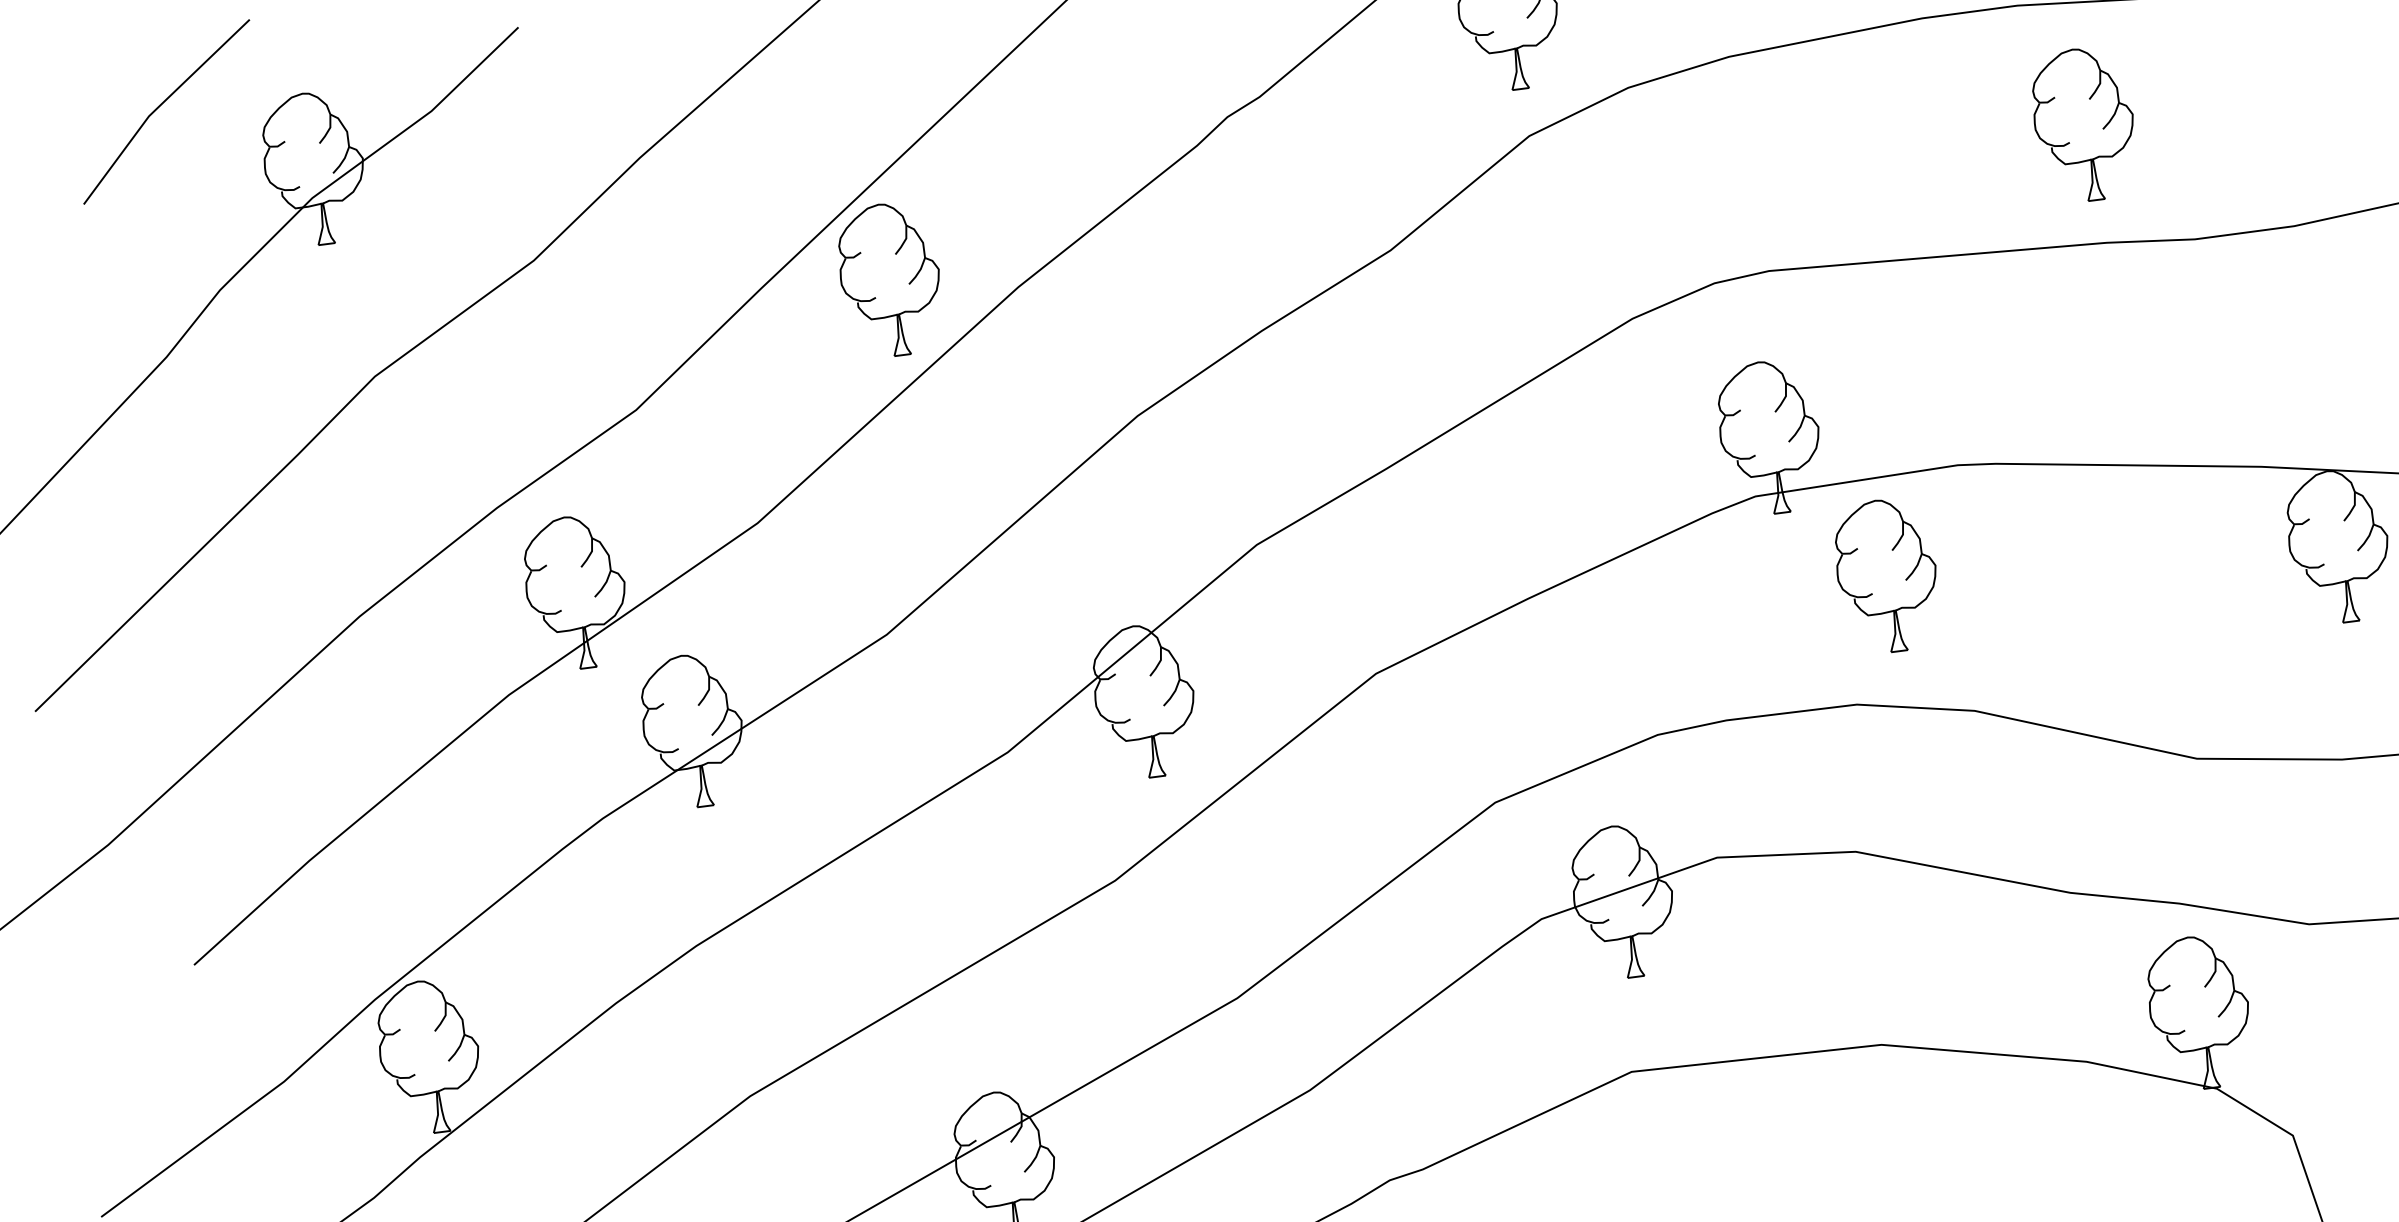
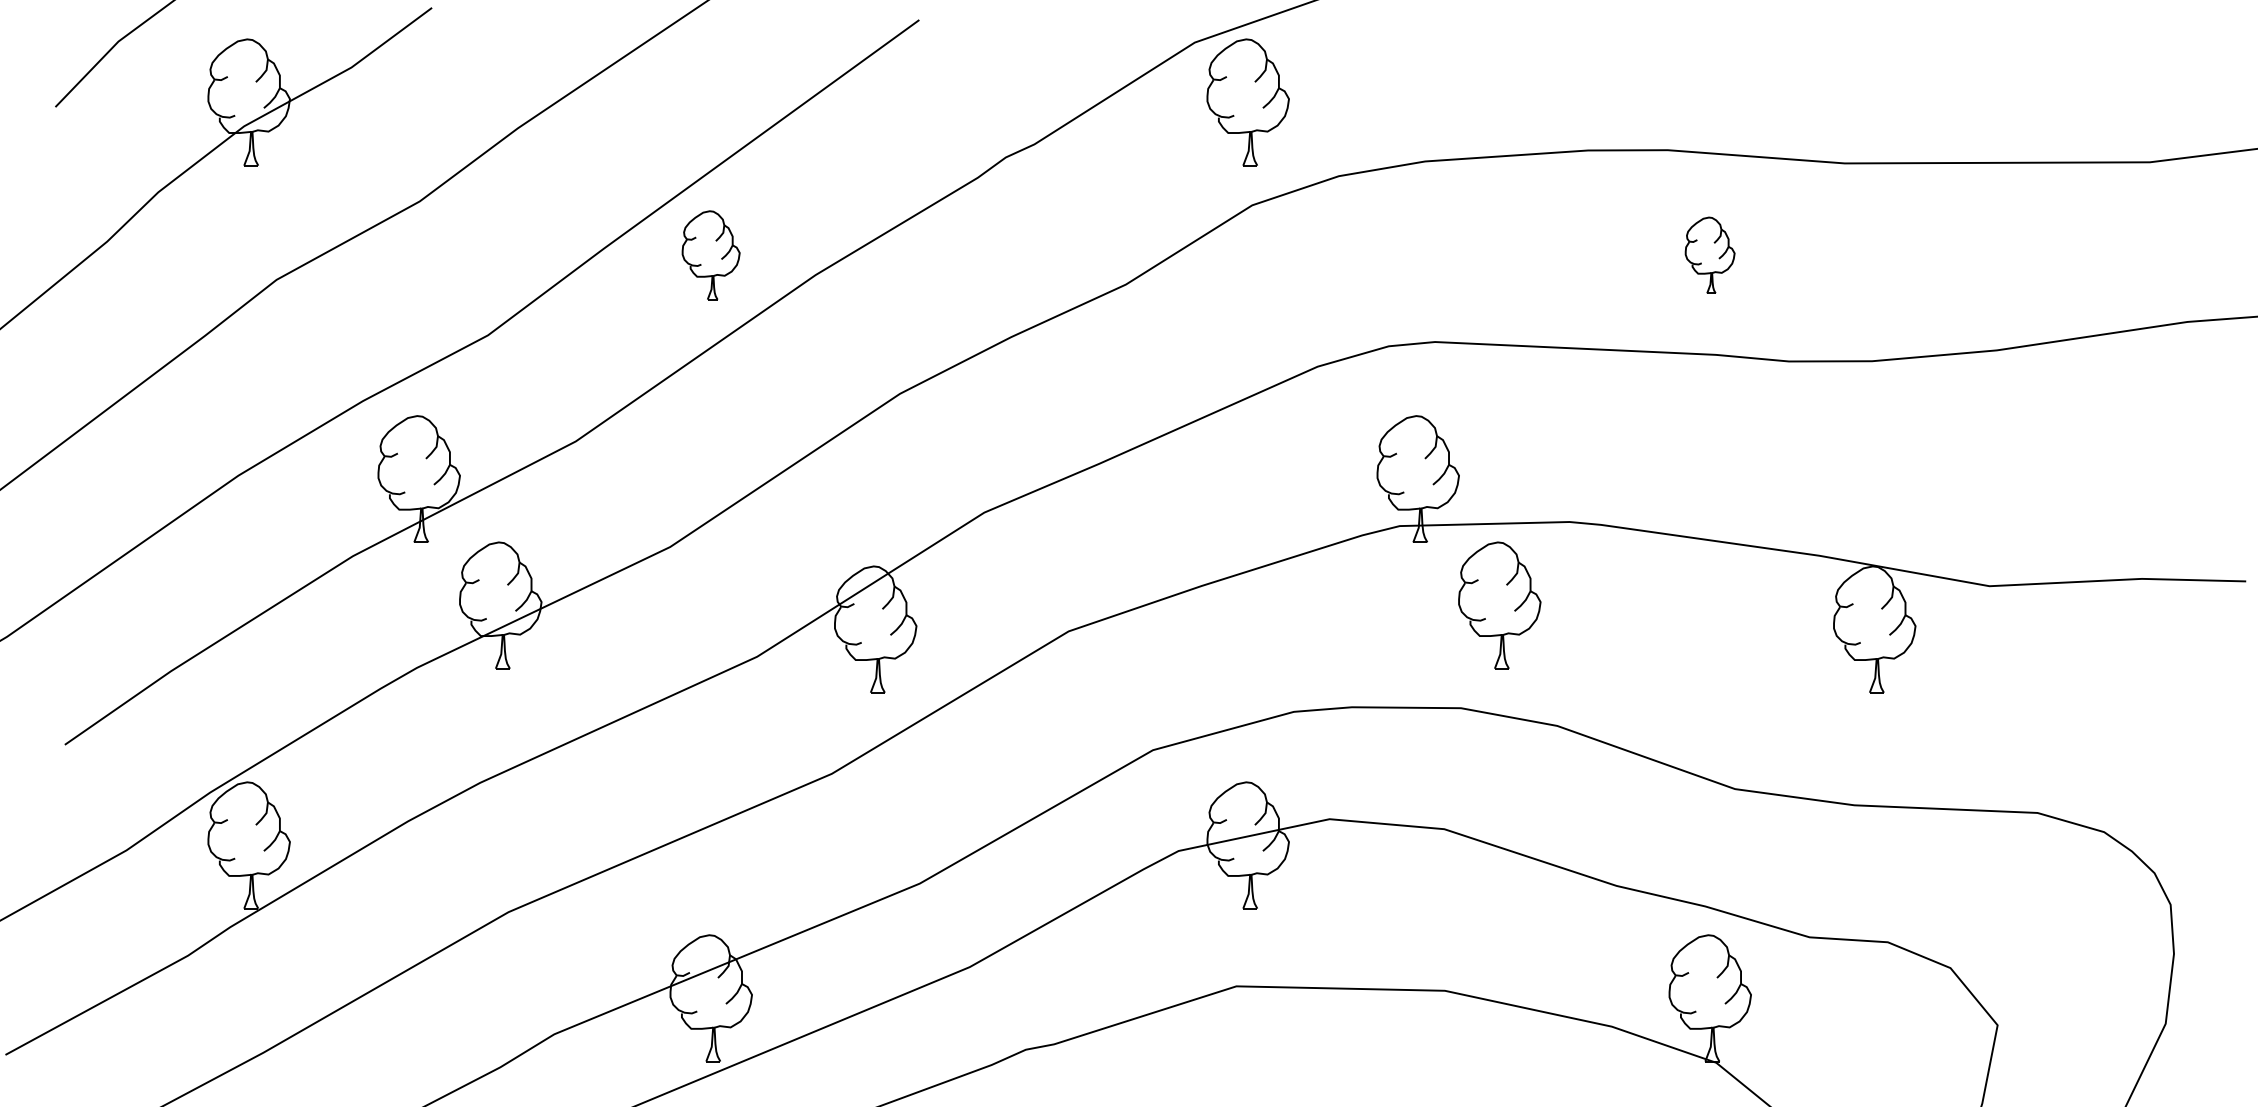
part: (2083, 125) -> (1709, 255), size x0.6
part: (889, 280) -> (710, 255), size x0.7

